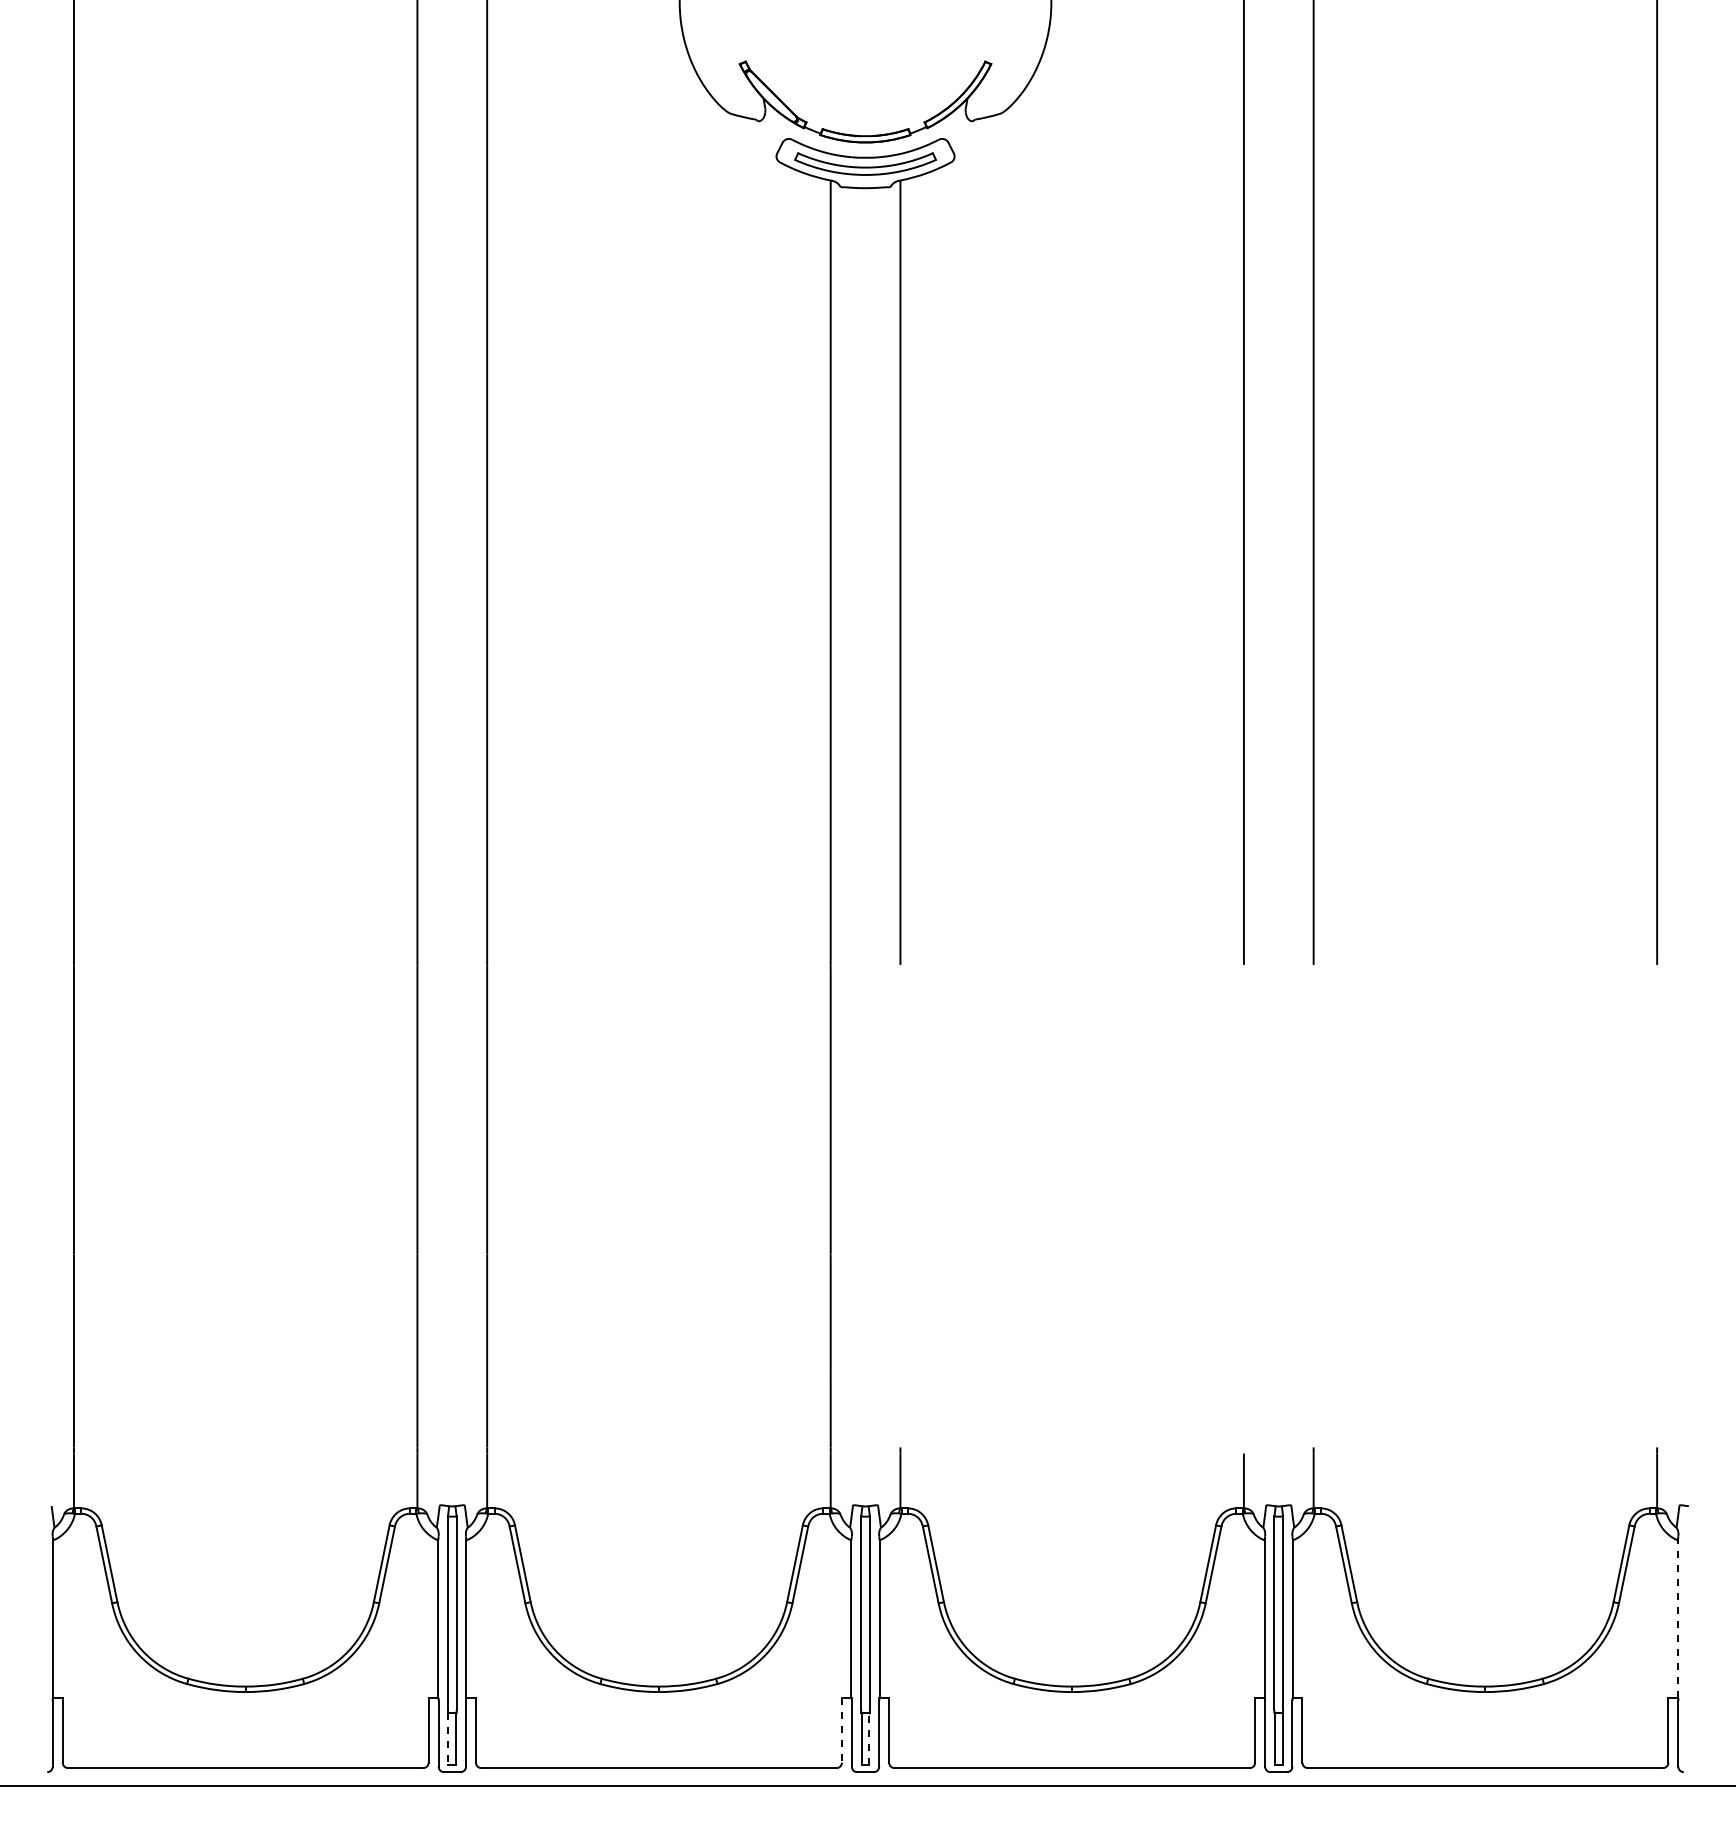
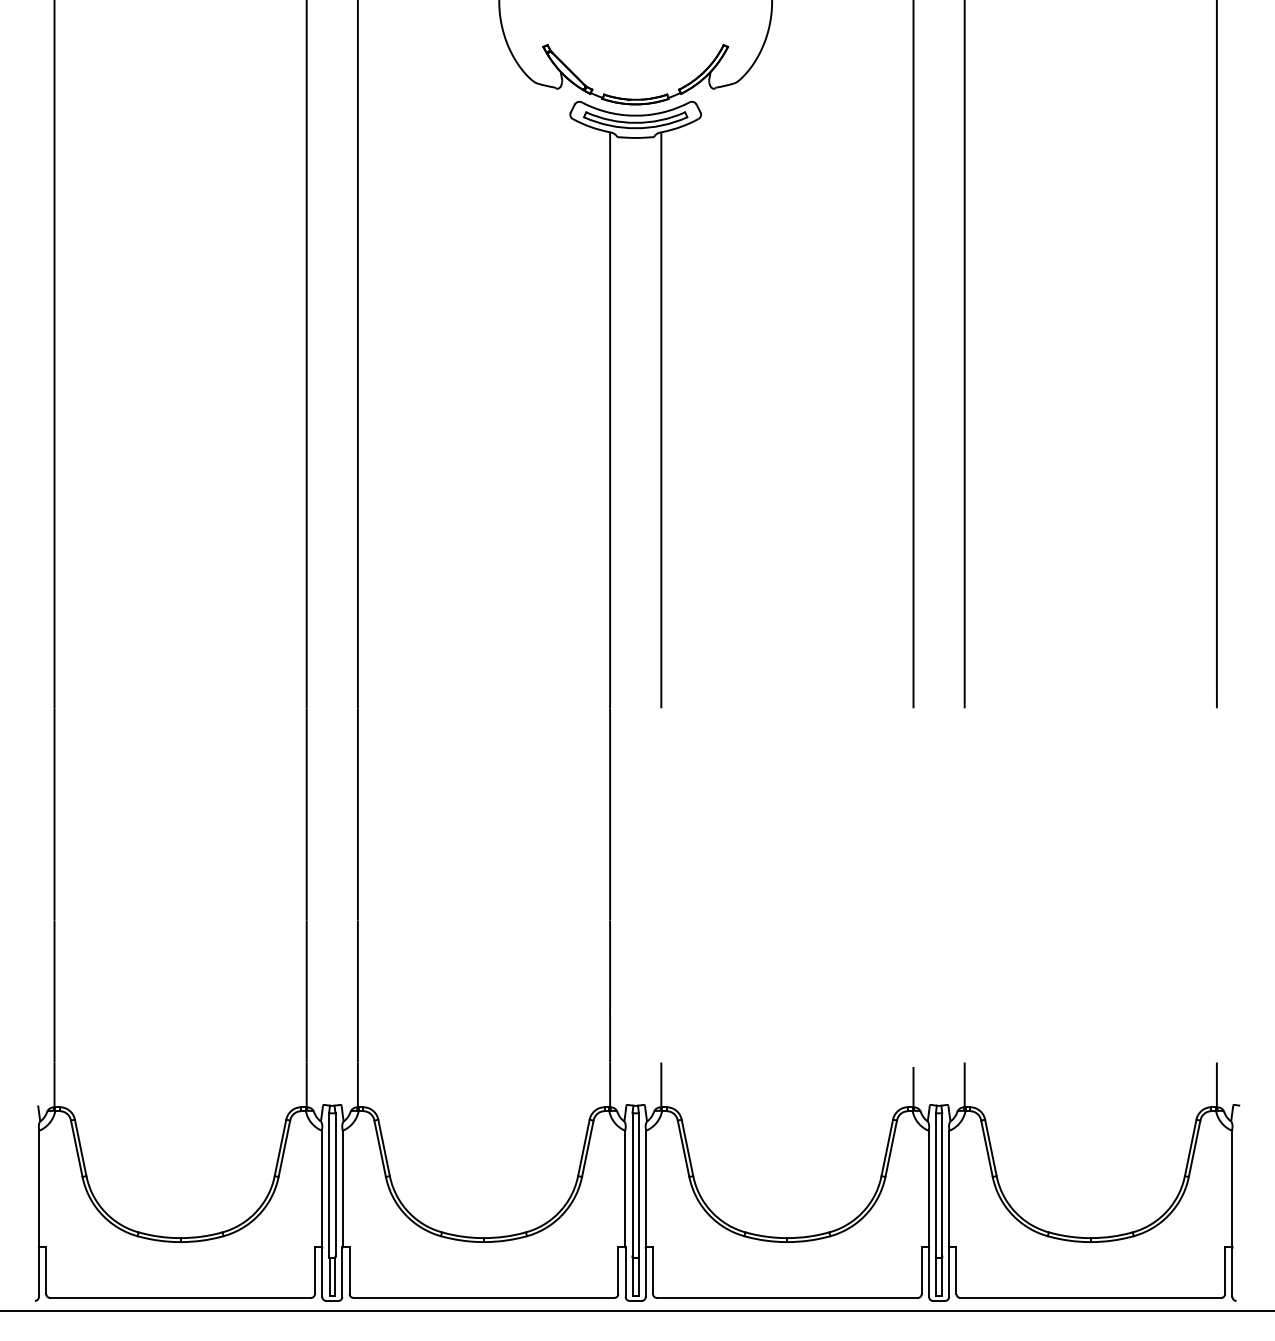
line: (1677, 1619) -> (1231, 1188), dashed -> solid
line: (841, 1731) -> (618, 1271), dashed -> solid
line: (448, 1739) -> (329, 1276), dashed -> solid
line: (869, 1739) -> (638, 1276), dashed -> solid

